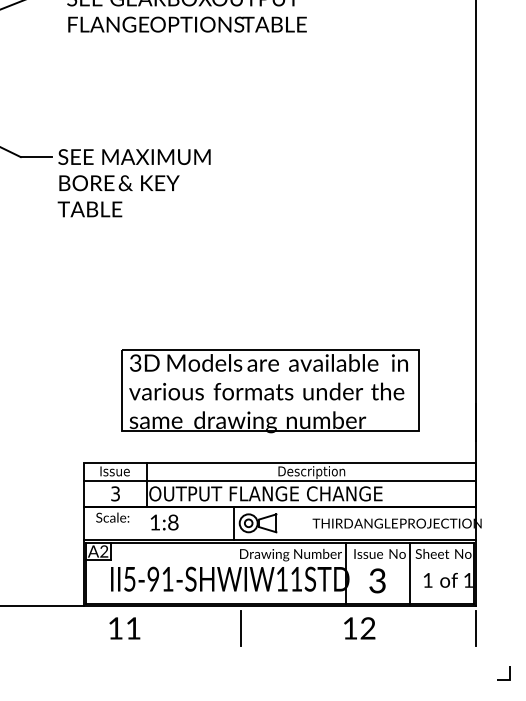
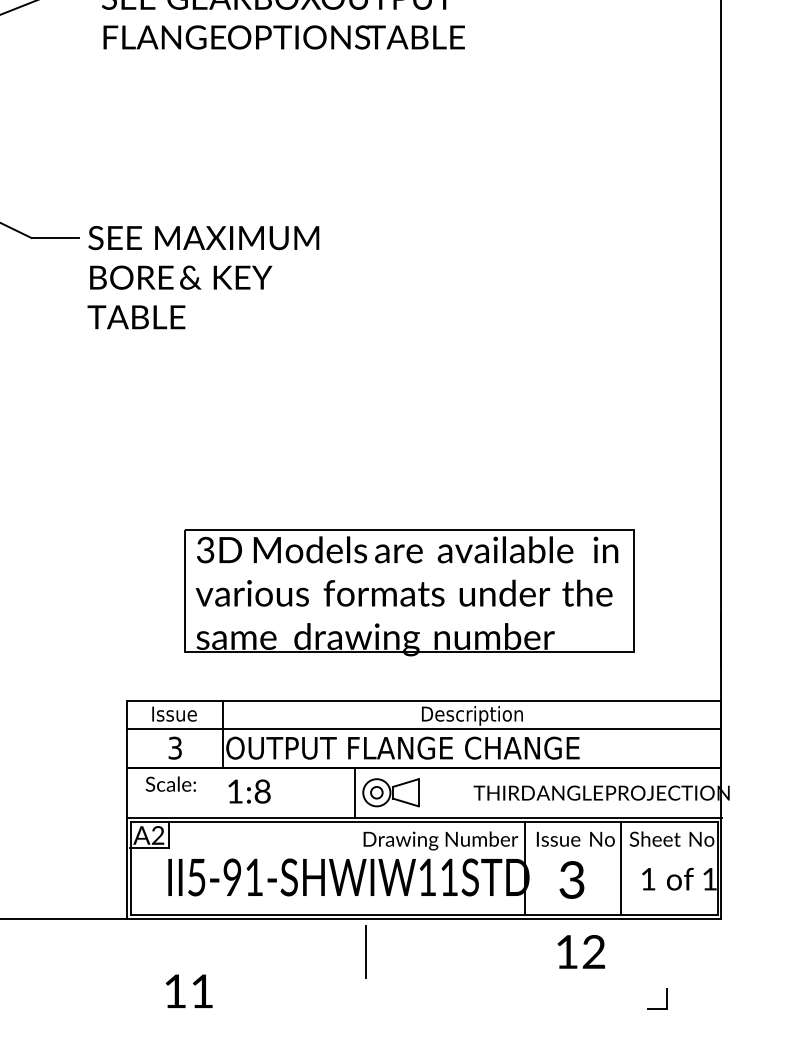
text: (124, 628) -> (188, 991), moved
text: (359, 628) -> (581, 952), moved
line: (476, 628) -> (721, 952), removed
line: (509, 673) -> (665, 999), moved

